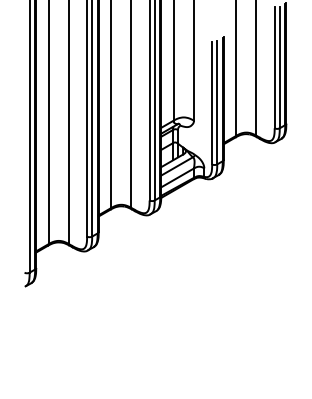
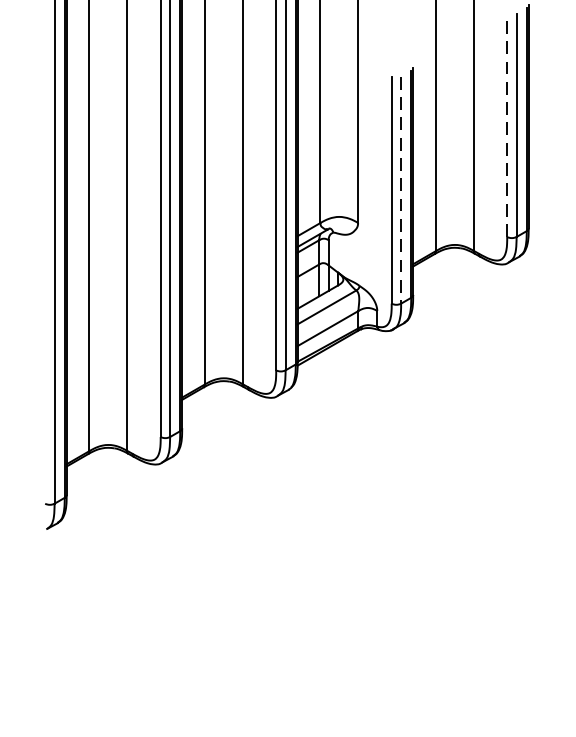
line: (274, 67) -> (506, 124), solid -> dashed
line: (217, 103) -> (401, 191), solid -> dashed

